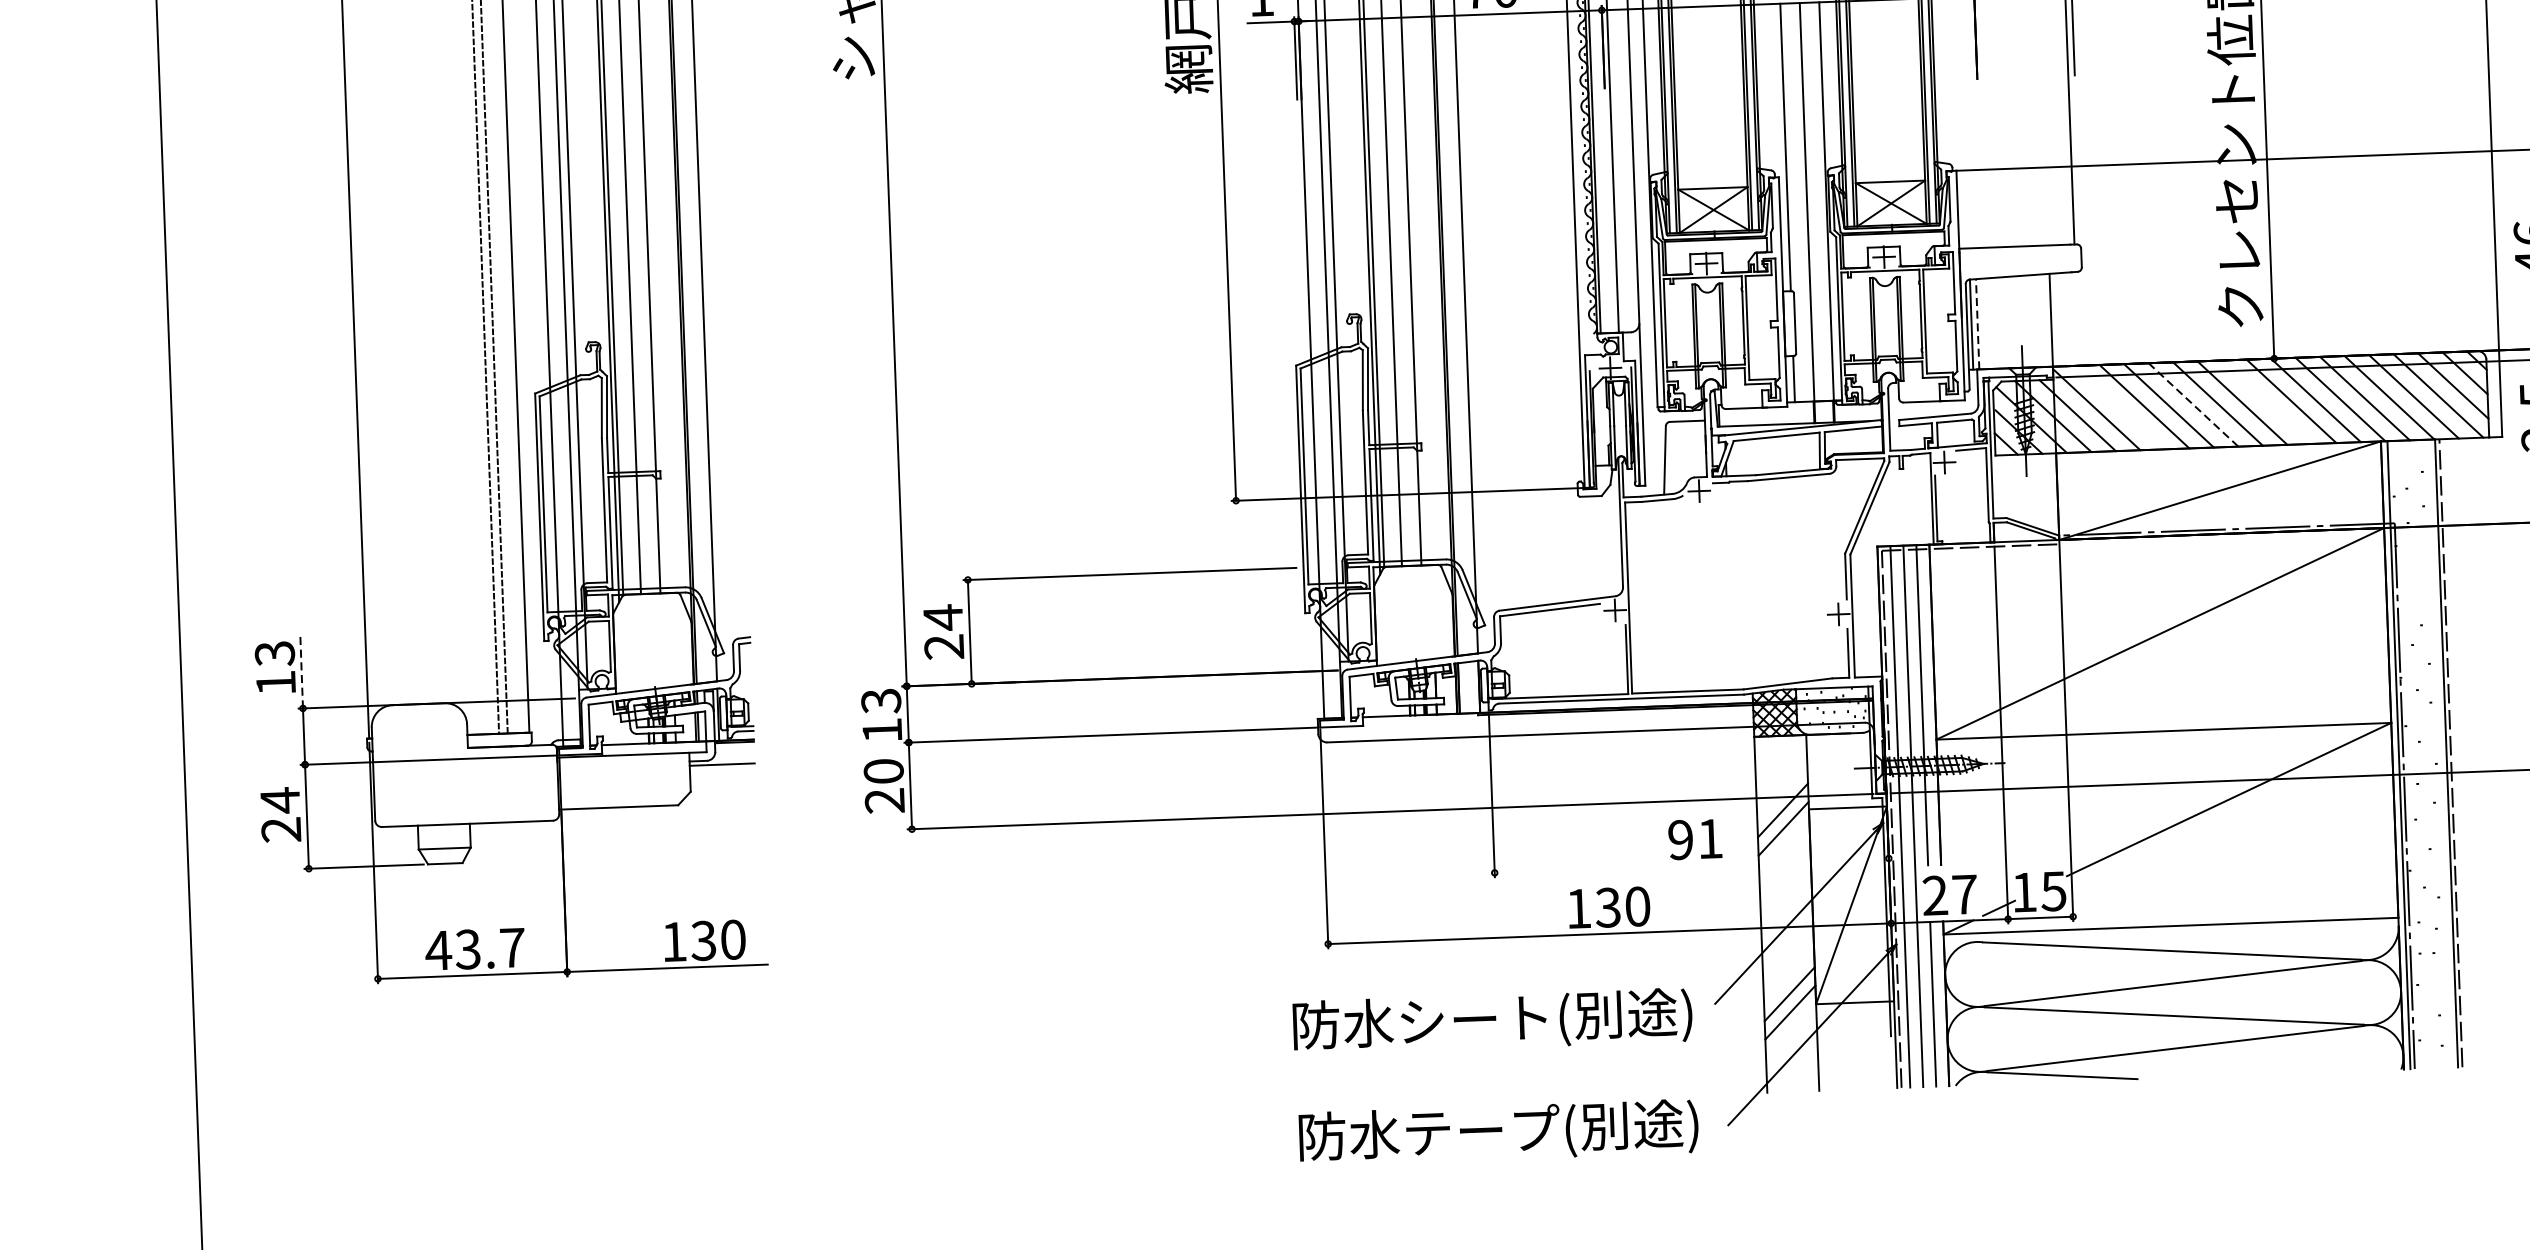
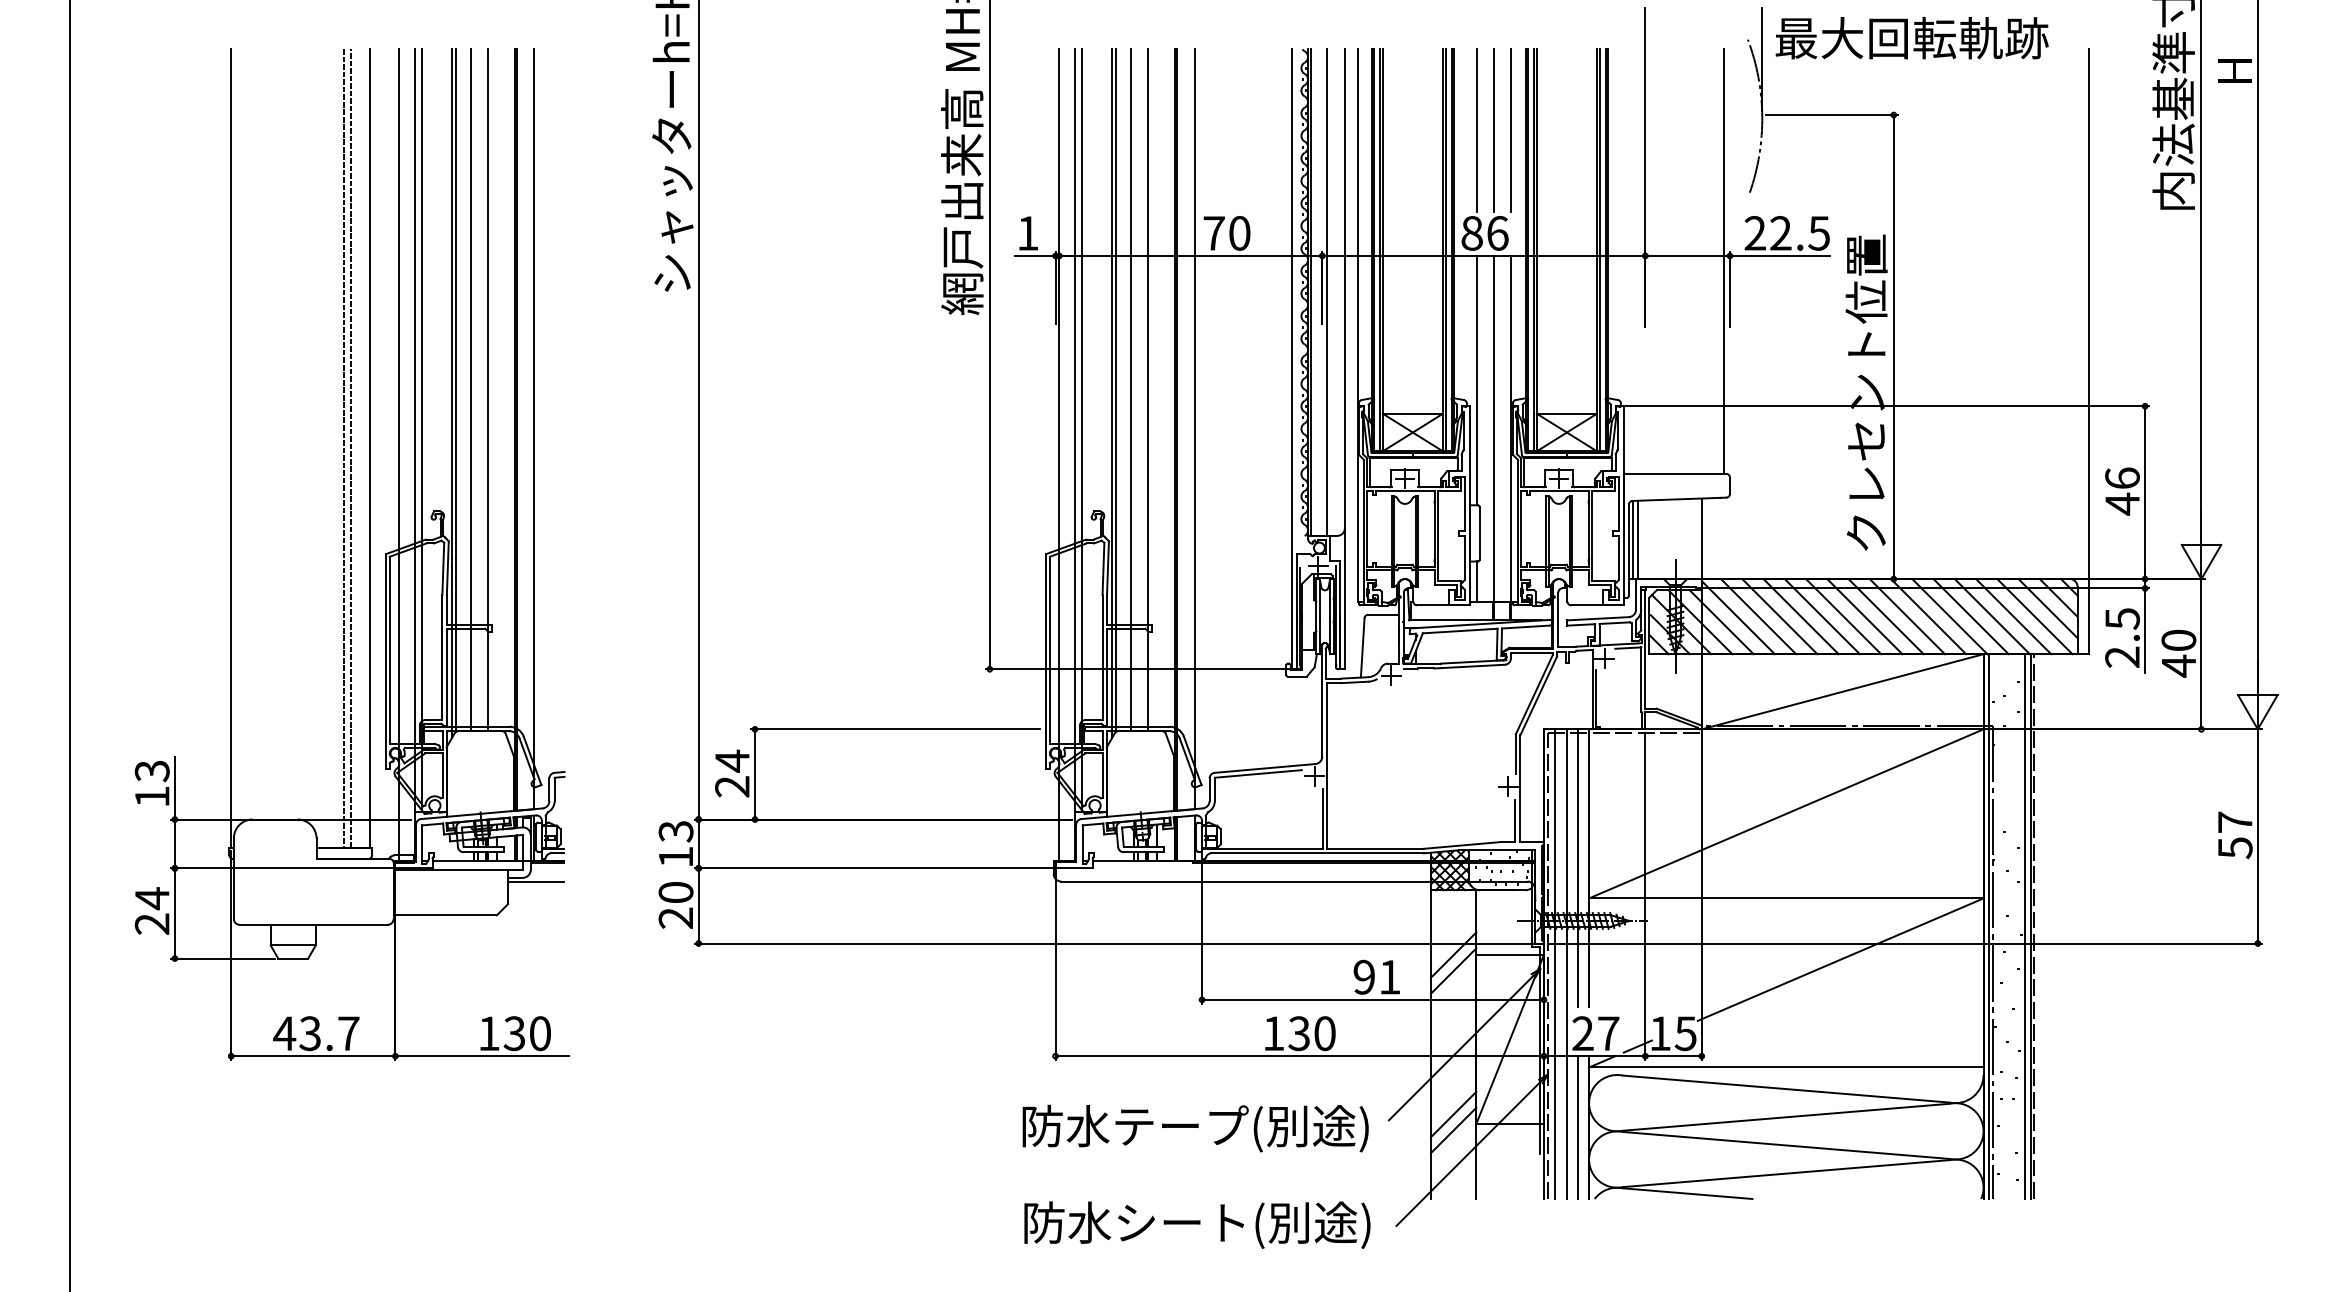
line: (1977, 323) -> (1637, 539), dashed -> solid
line: (2266, 402) -> (1885, 616), added
line: (2193, 404) -> (1822, 616), dashed -> solid
line: (2119, 407) -> (1758, 616), added
line: (301, 671) -> (174, 787), dashed -> solid
line: (2439, 753) -> (2024, 926), added
line: (1691, 865) -> (1372, 999), added
text: (1476, 1018) -> (1181, 1125), 防水シート(別途) -> 防水テープ(別途)
text: (1482, 1129) -> (1183, 1221), 防水テープ(別途) -> 防水シート(別途)

